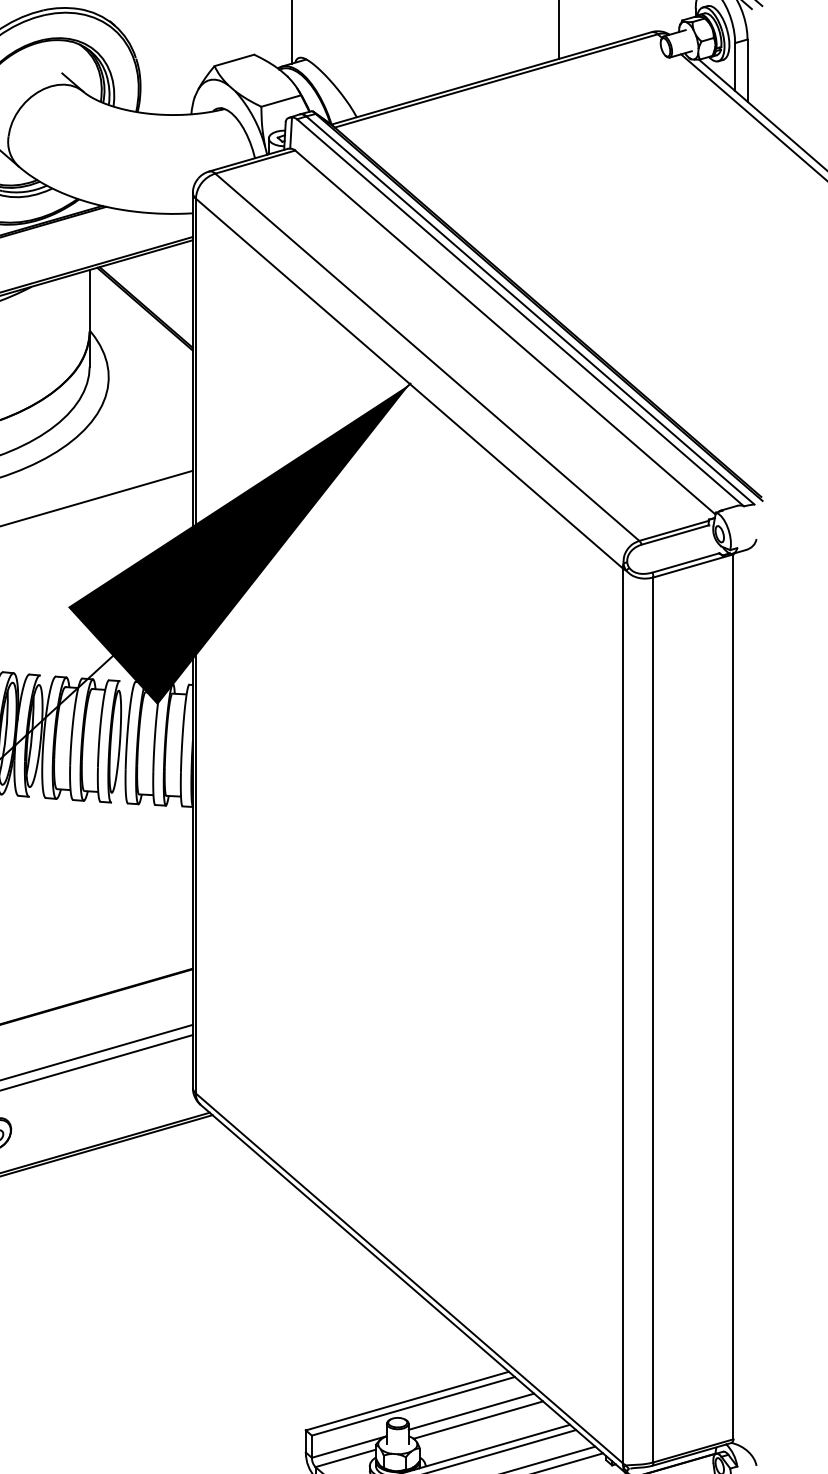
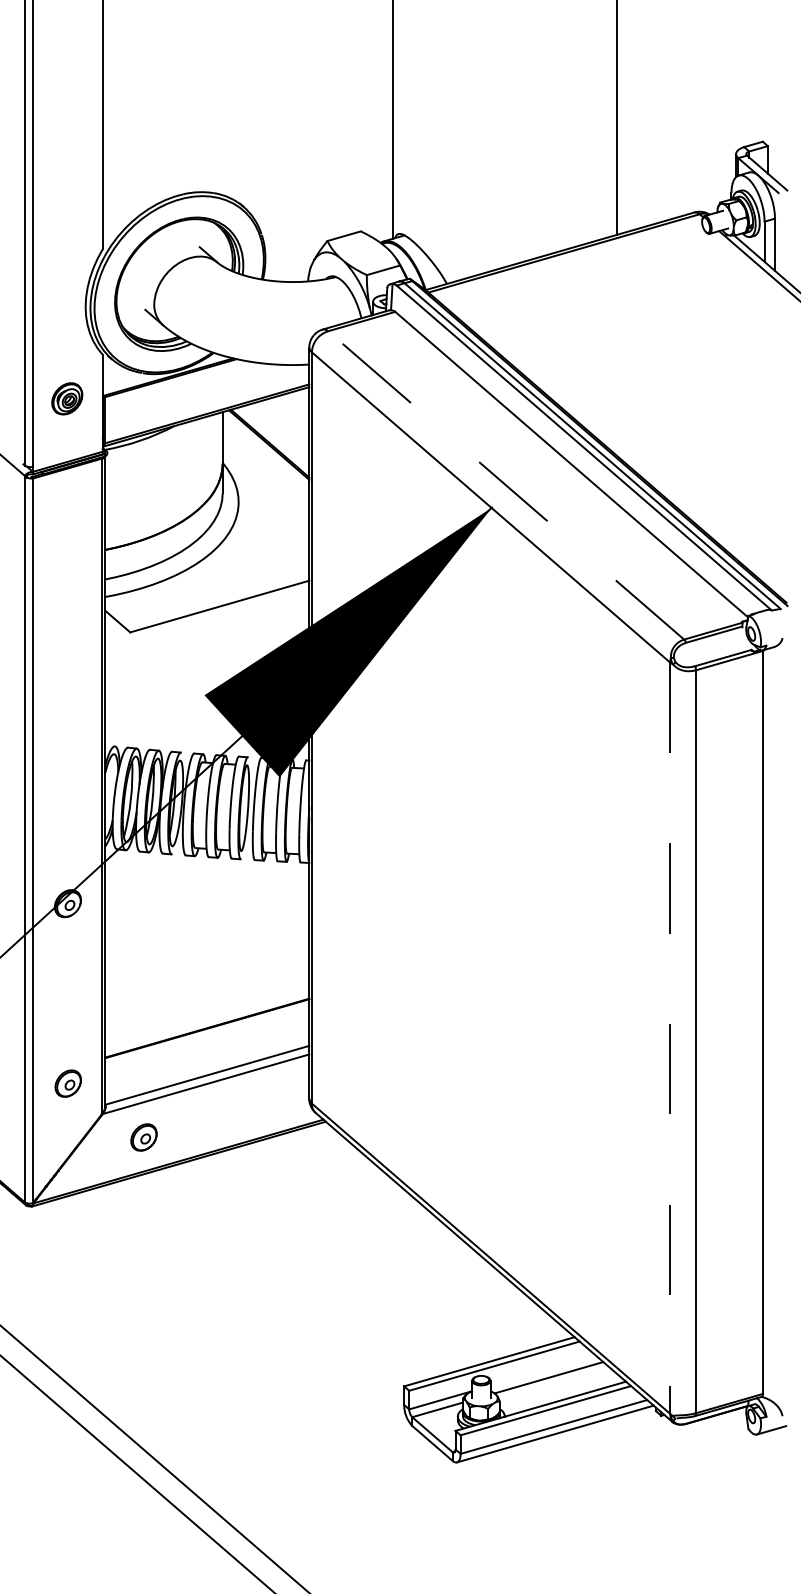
line: (426, 357) -> (505, 485), solid -> dashed
line: (623, 1016) -> (670, 1038), solid -> dashed
line: (470, 1411) -> (542, 1370), removed

